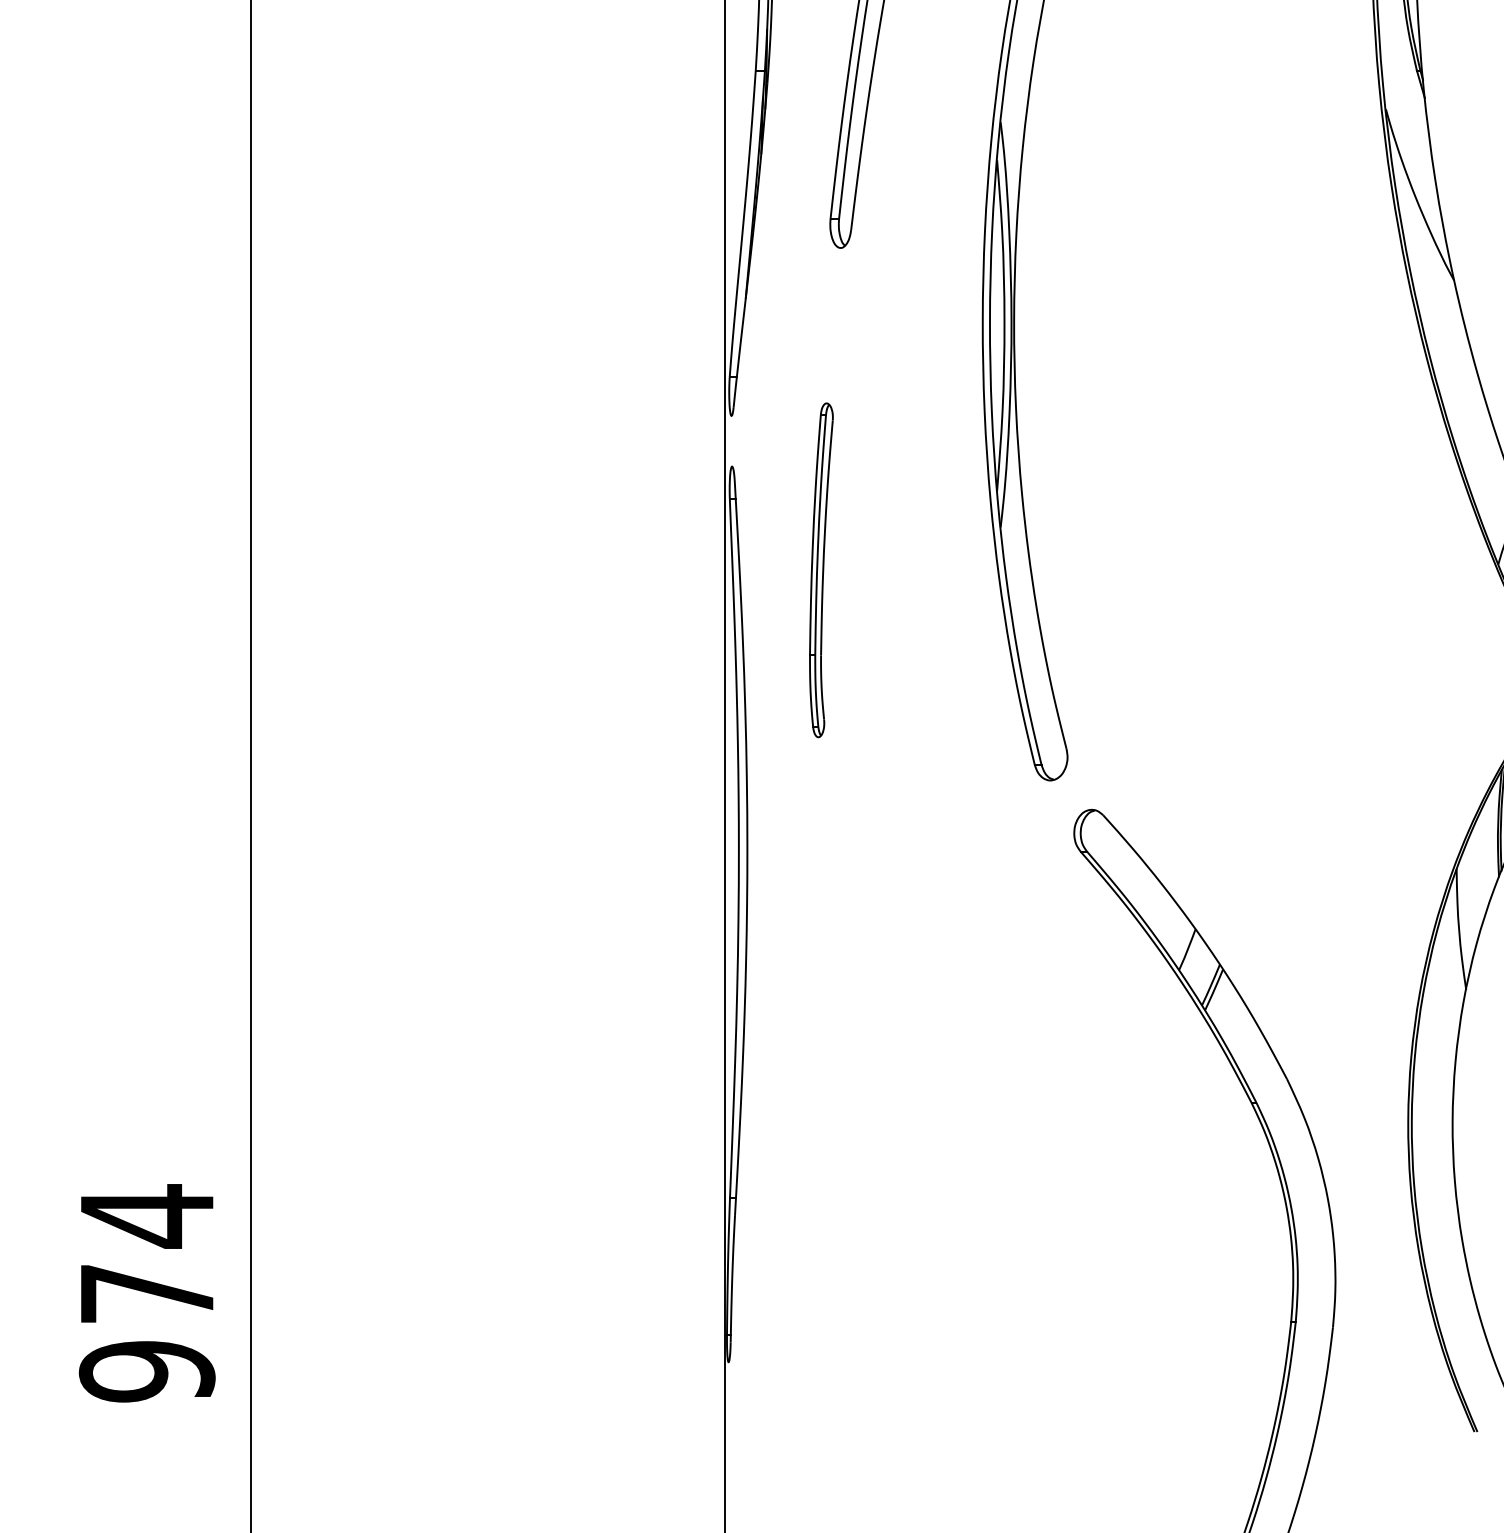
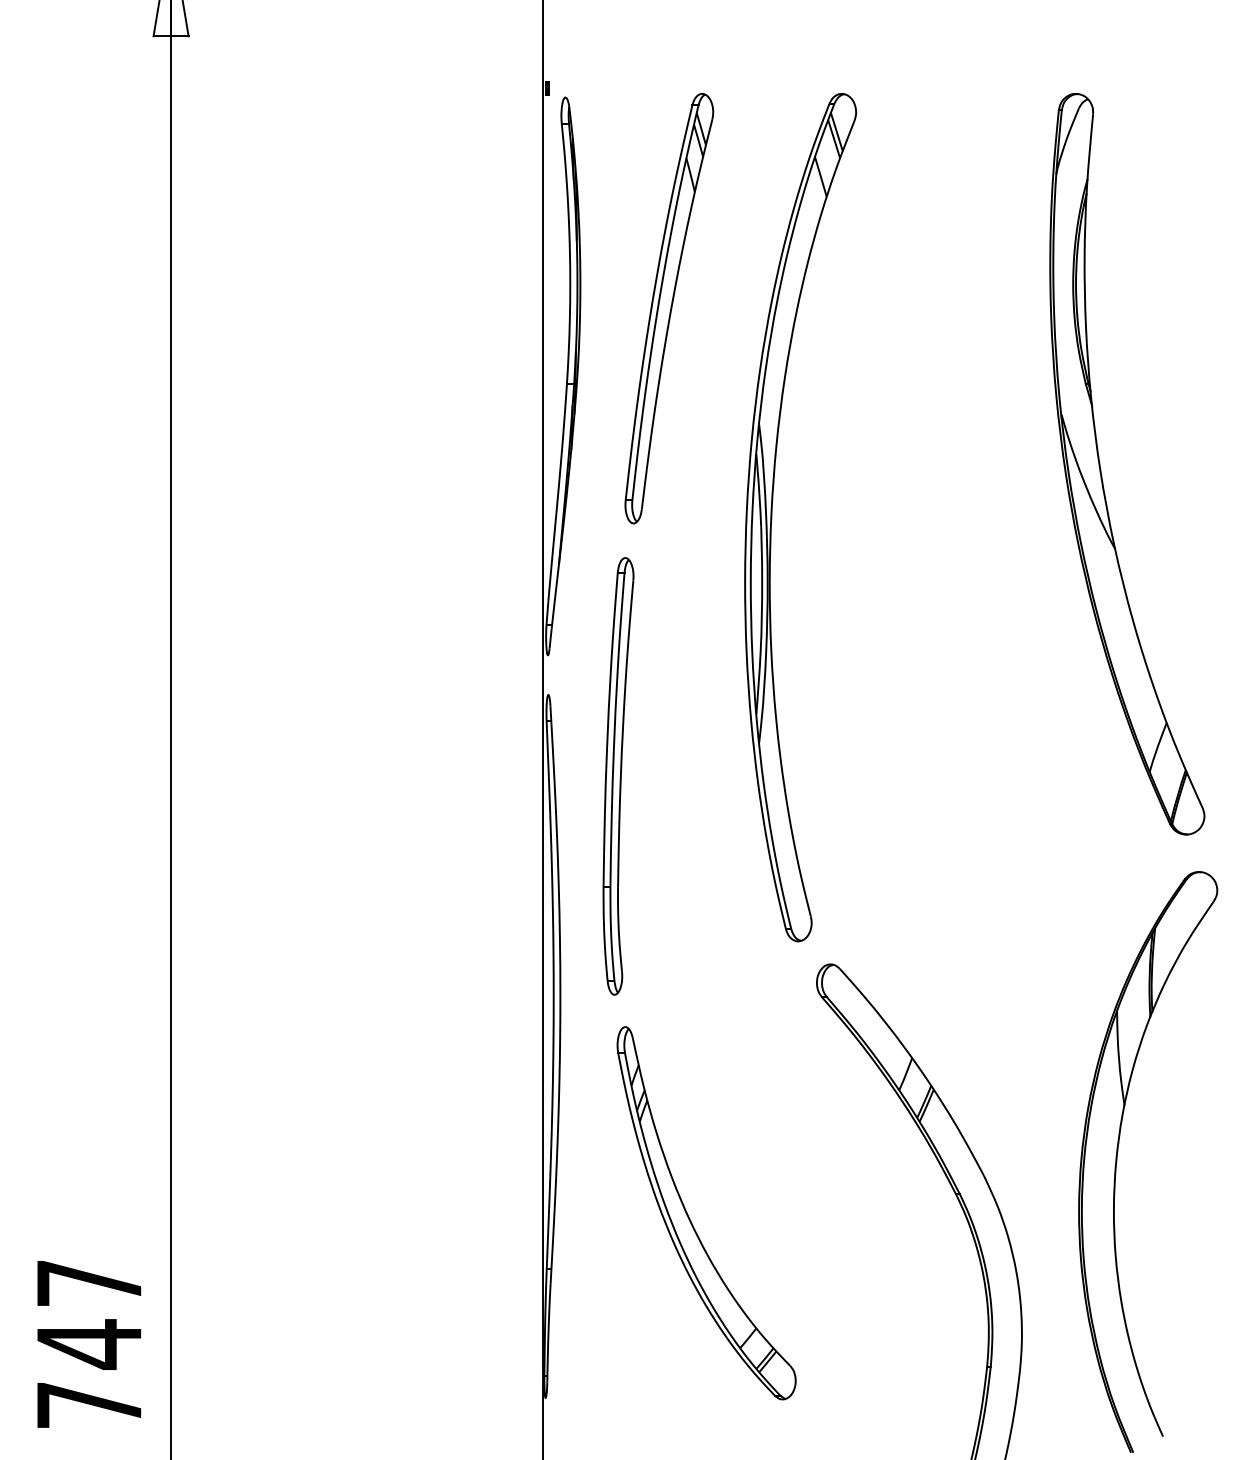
part: (821, 570) -> (618, 776), size x1.67
part: (913, 1133) -> (690, 1218), added
text: (147, 1292) -> (89, 1343), 974 -> 747

